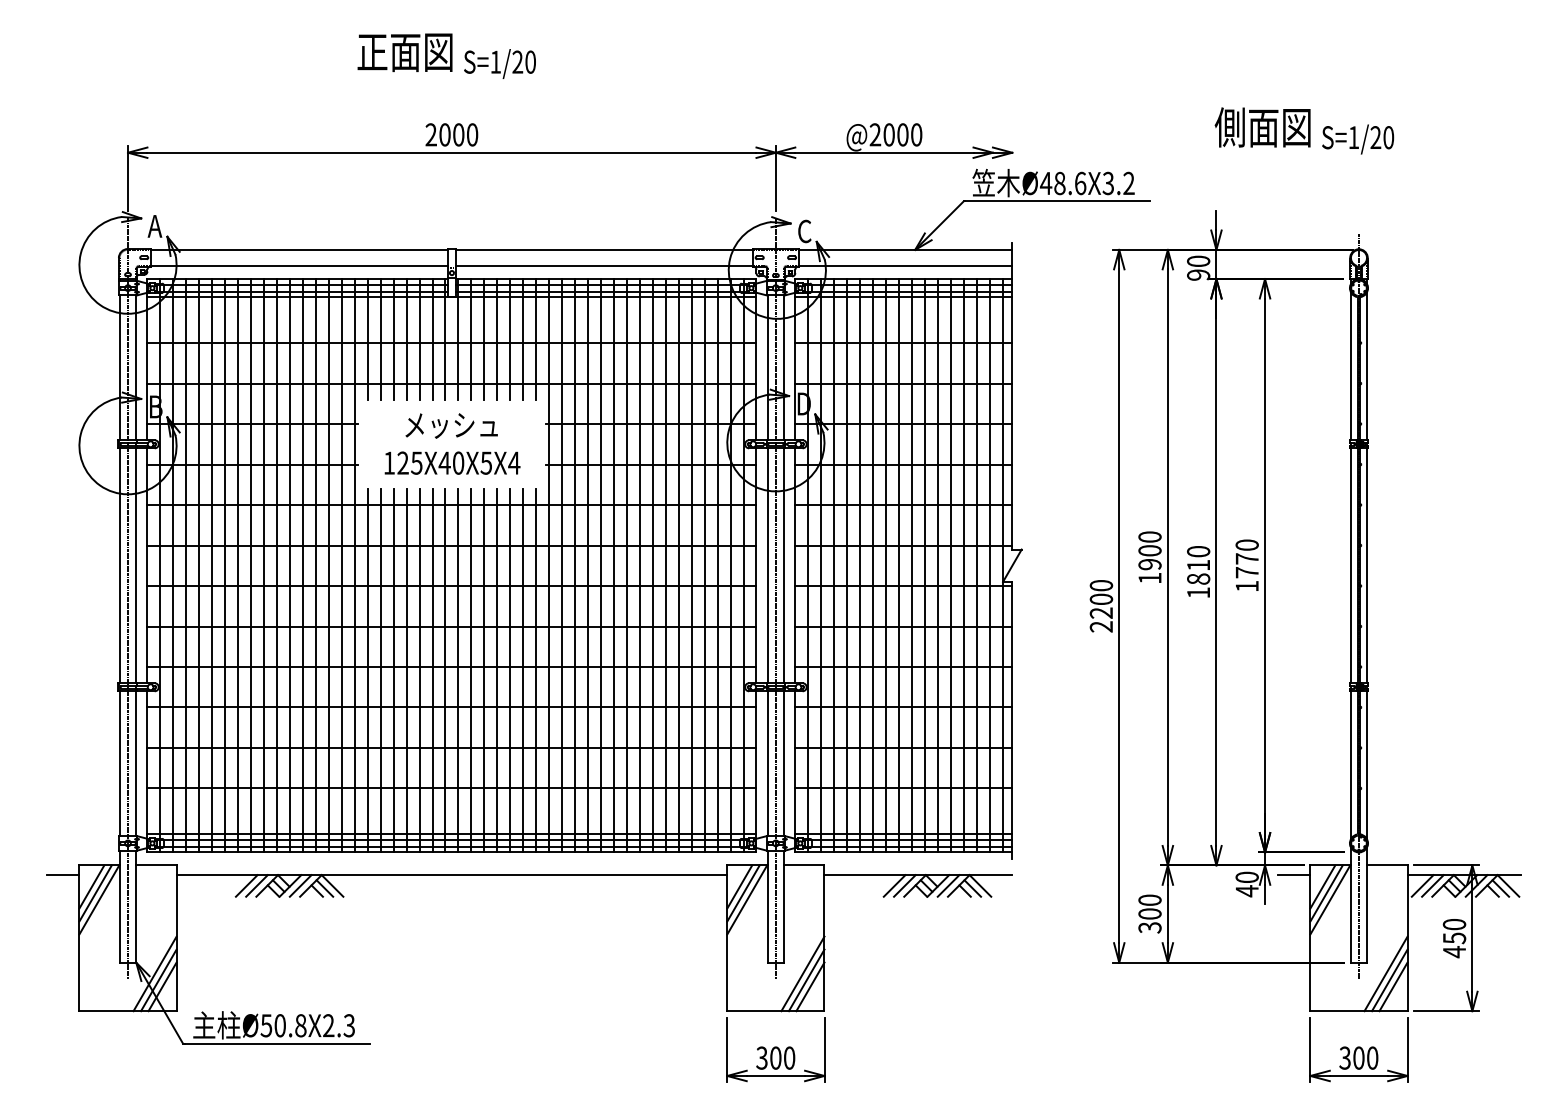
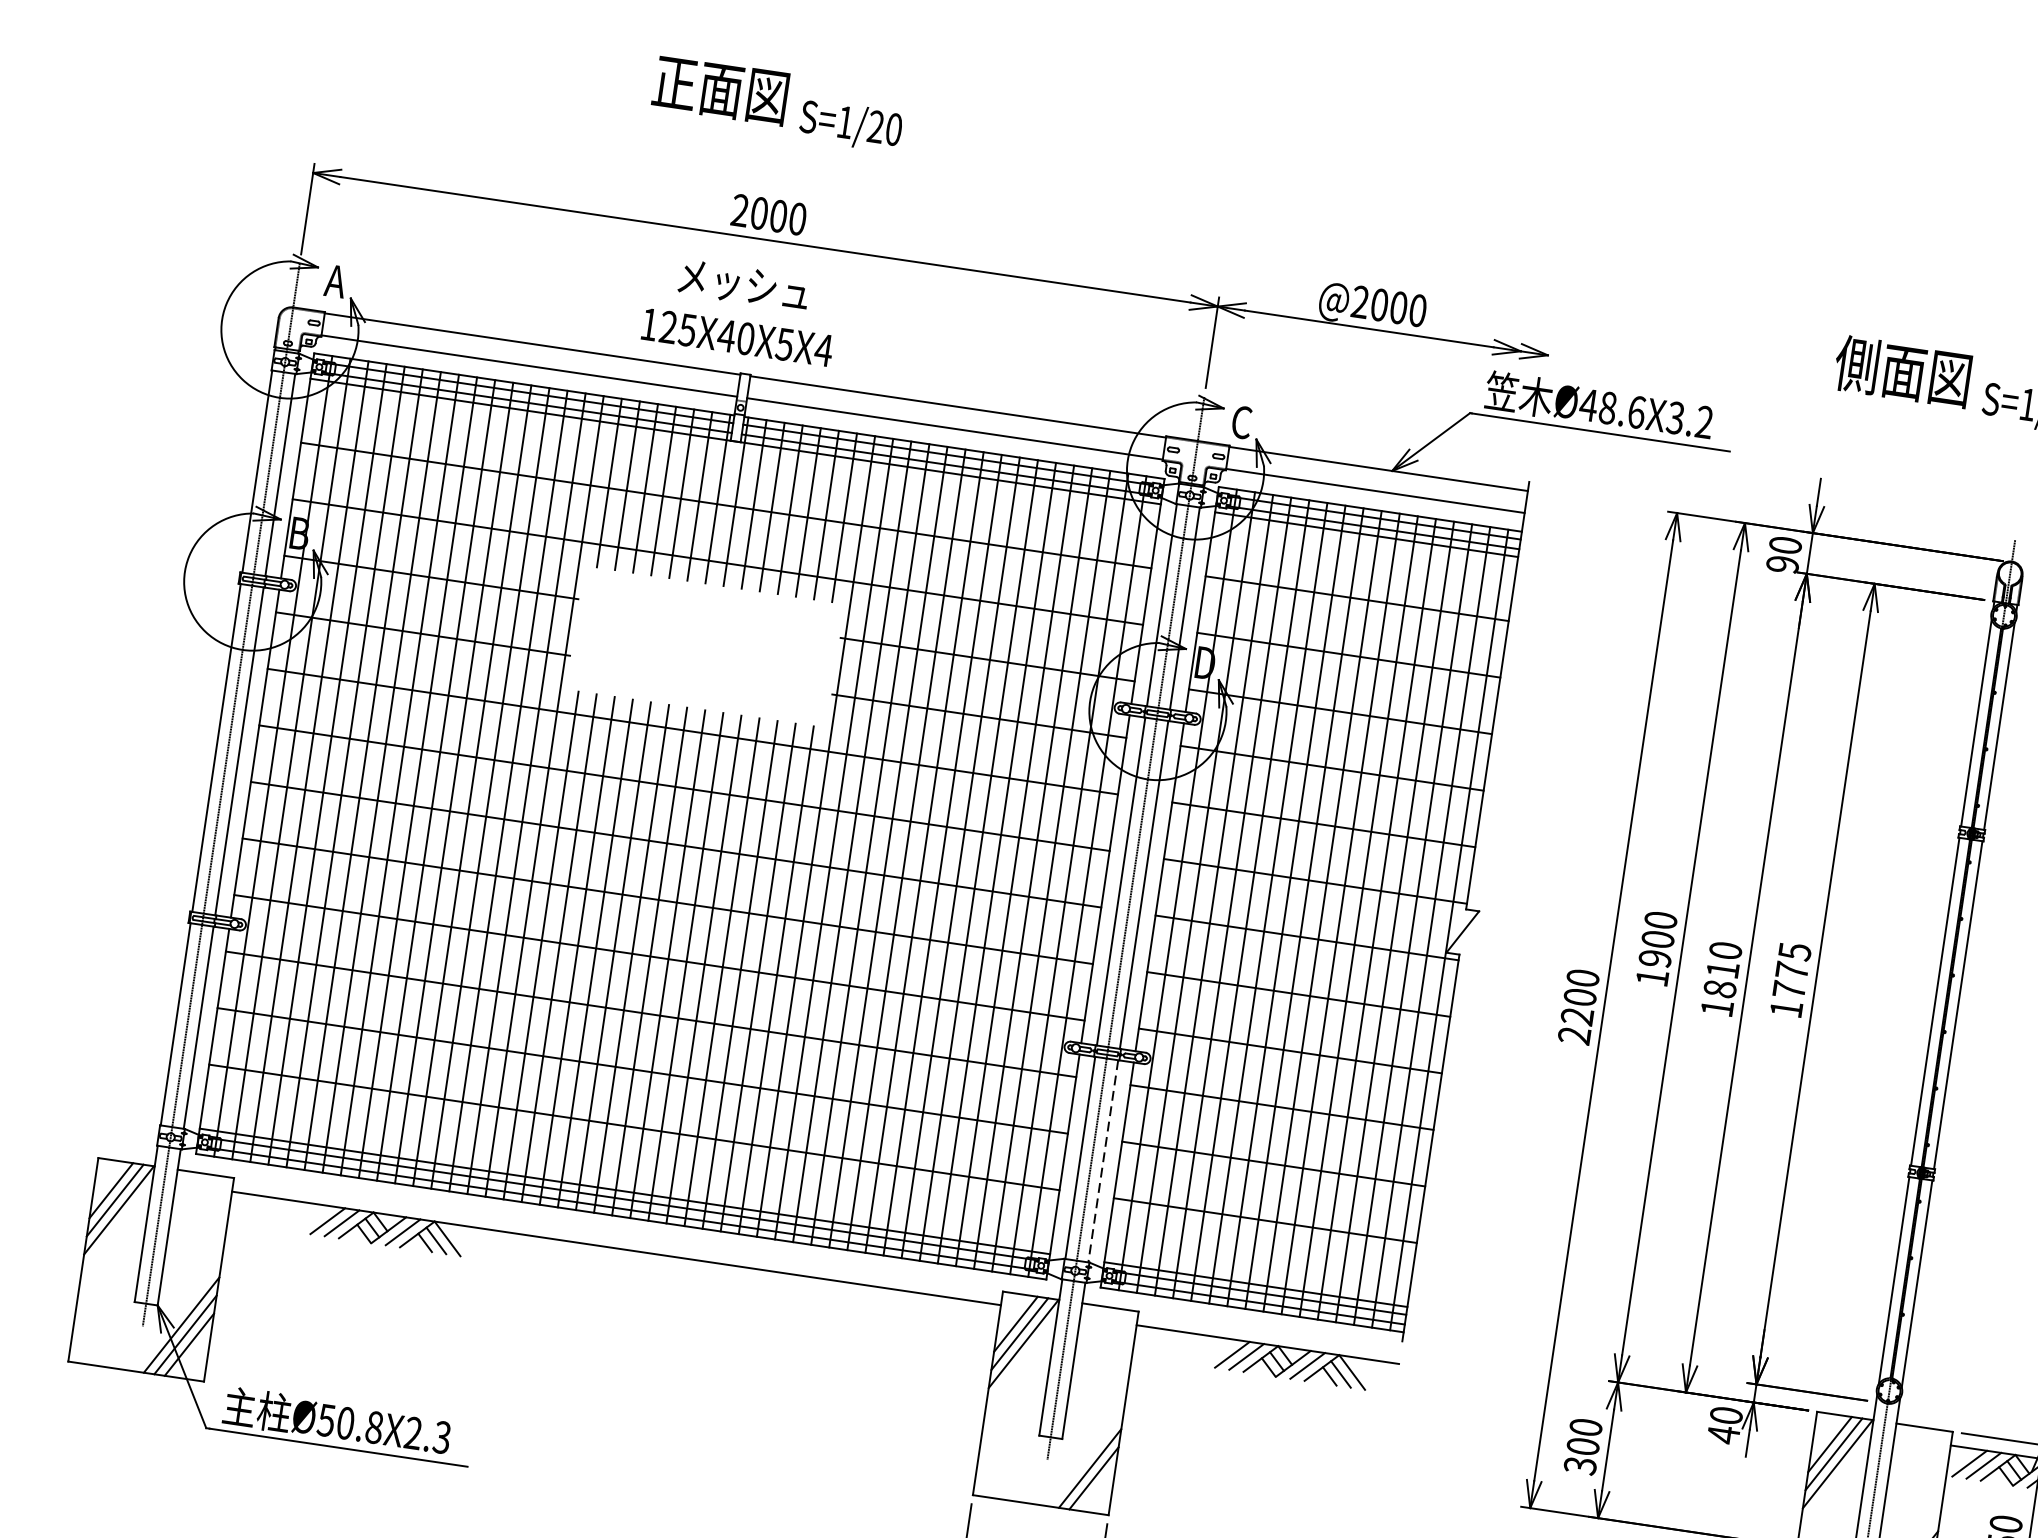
text: (452, 443) -> (741, 310), moved
text: (1246, 545) -> (1793, 951), 1770 -> 1775
line: (784, 764) -> (1103, 1162), solid -> dashed
line: (63, 875) -> (74, 1168), removed
line: (1294, 875) -> (1792, 1422), removed
line: (802, 973) -> (1085, 1458), removed

